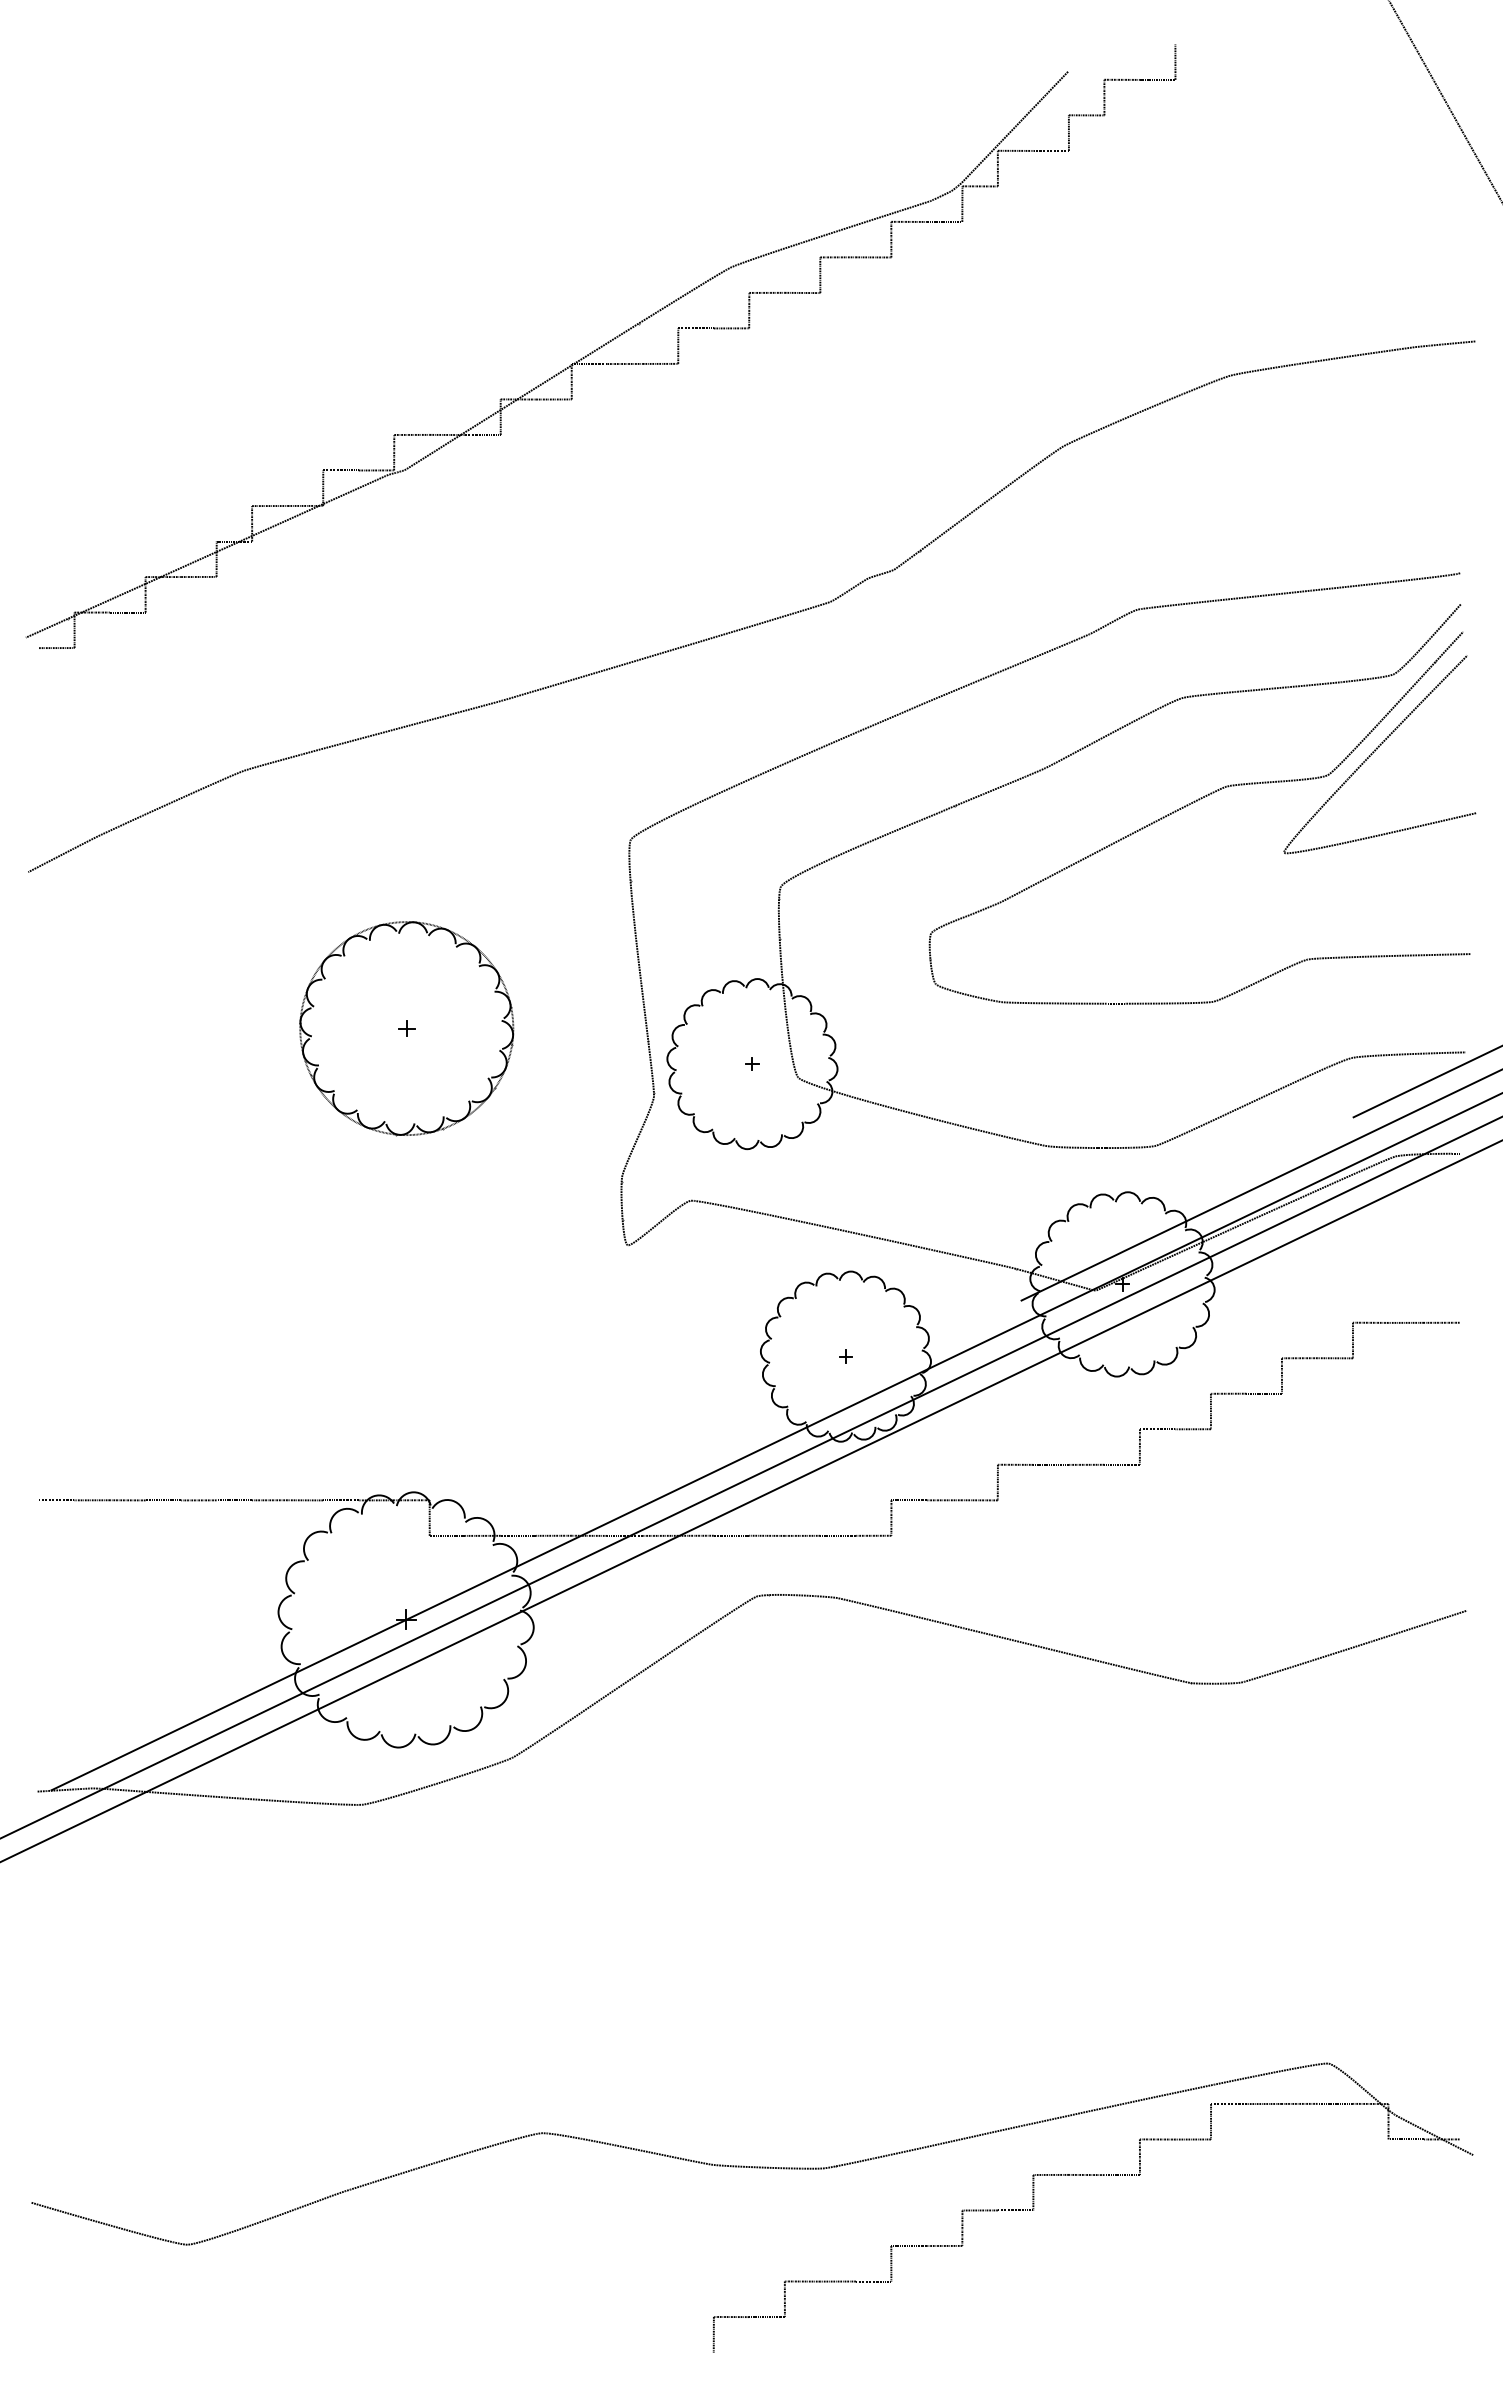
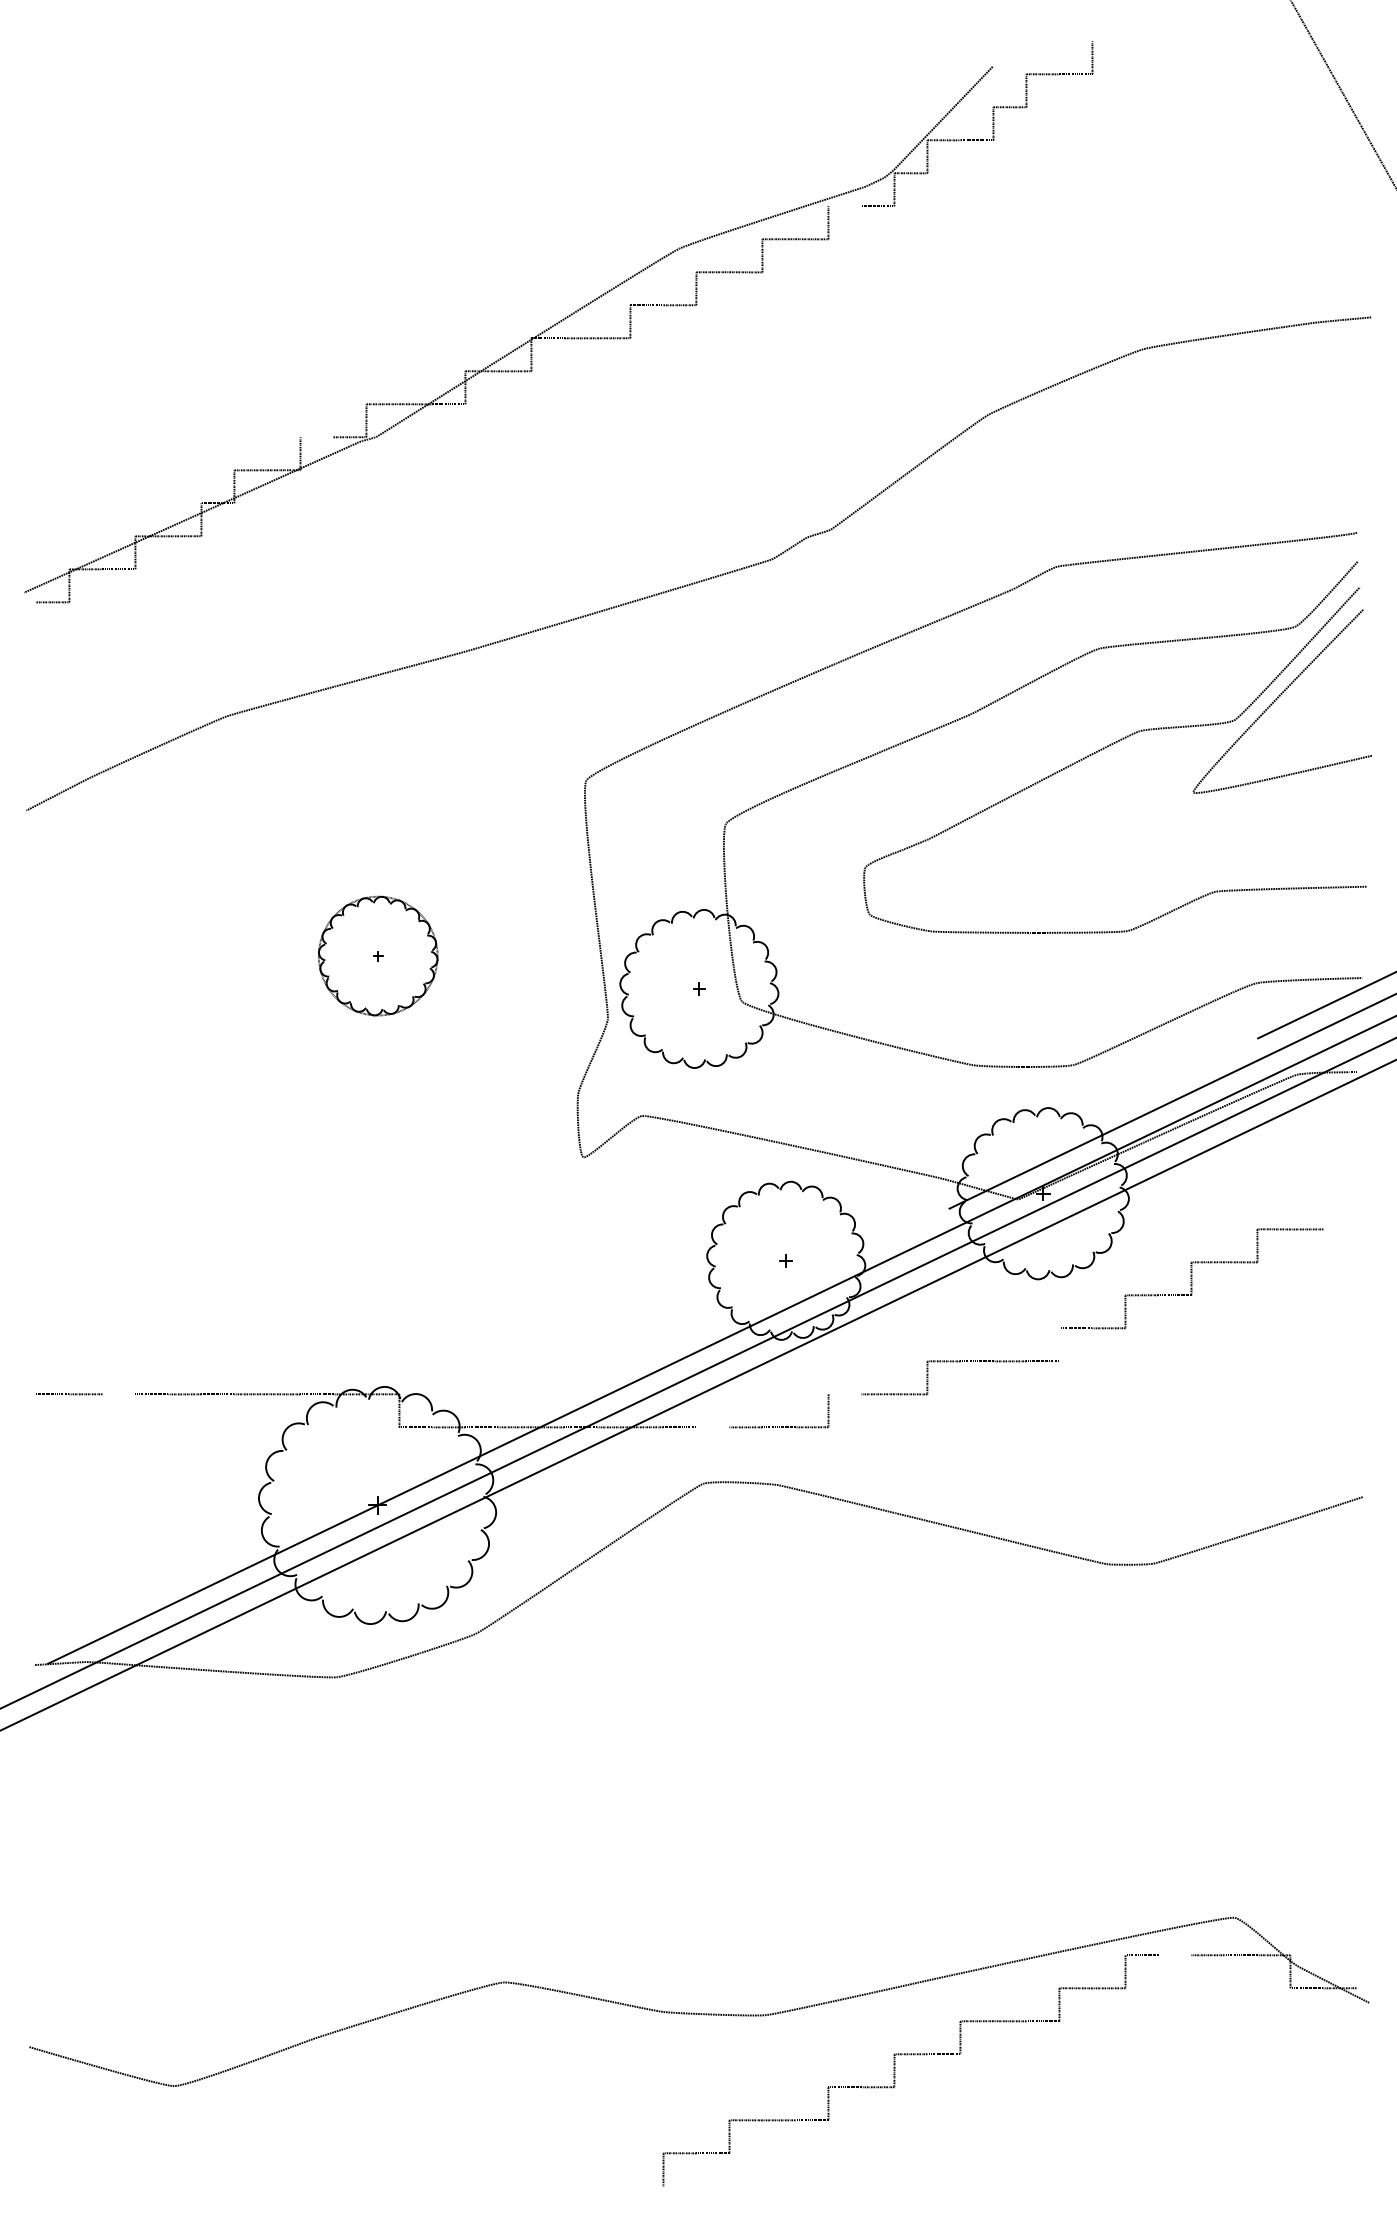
line: (908, 221) -> (844, 205), removed
line: (340, 470) -> (316, 437), removed
part: (406, 1028) -> (377, 955), size x0.6
line: (1441, 1322) -> (1339, 1229), removed
line: (1139, 1446) -> (1059, 1344), removed
line: (127, 1500) -> (118, 1394), removed
line: (908, 1500) -> (844, 1394), removed
line: (766, 1535) -> (712, 1427), removed
line: (1263, 2103) -> (1174, 1954), removed

